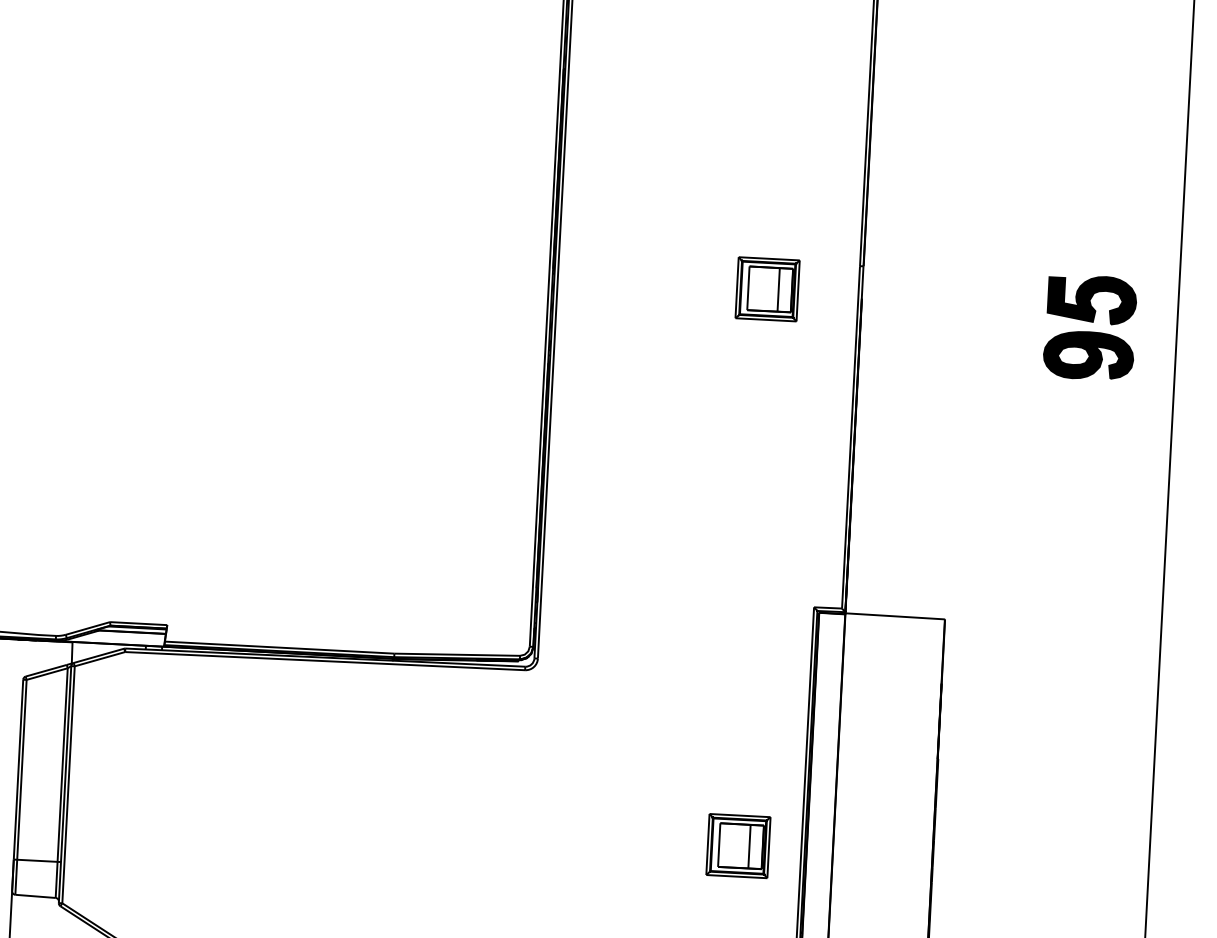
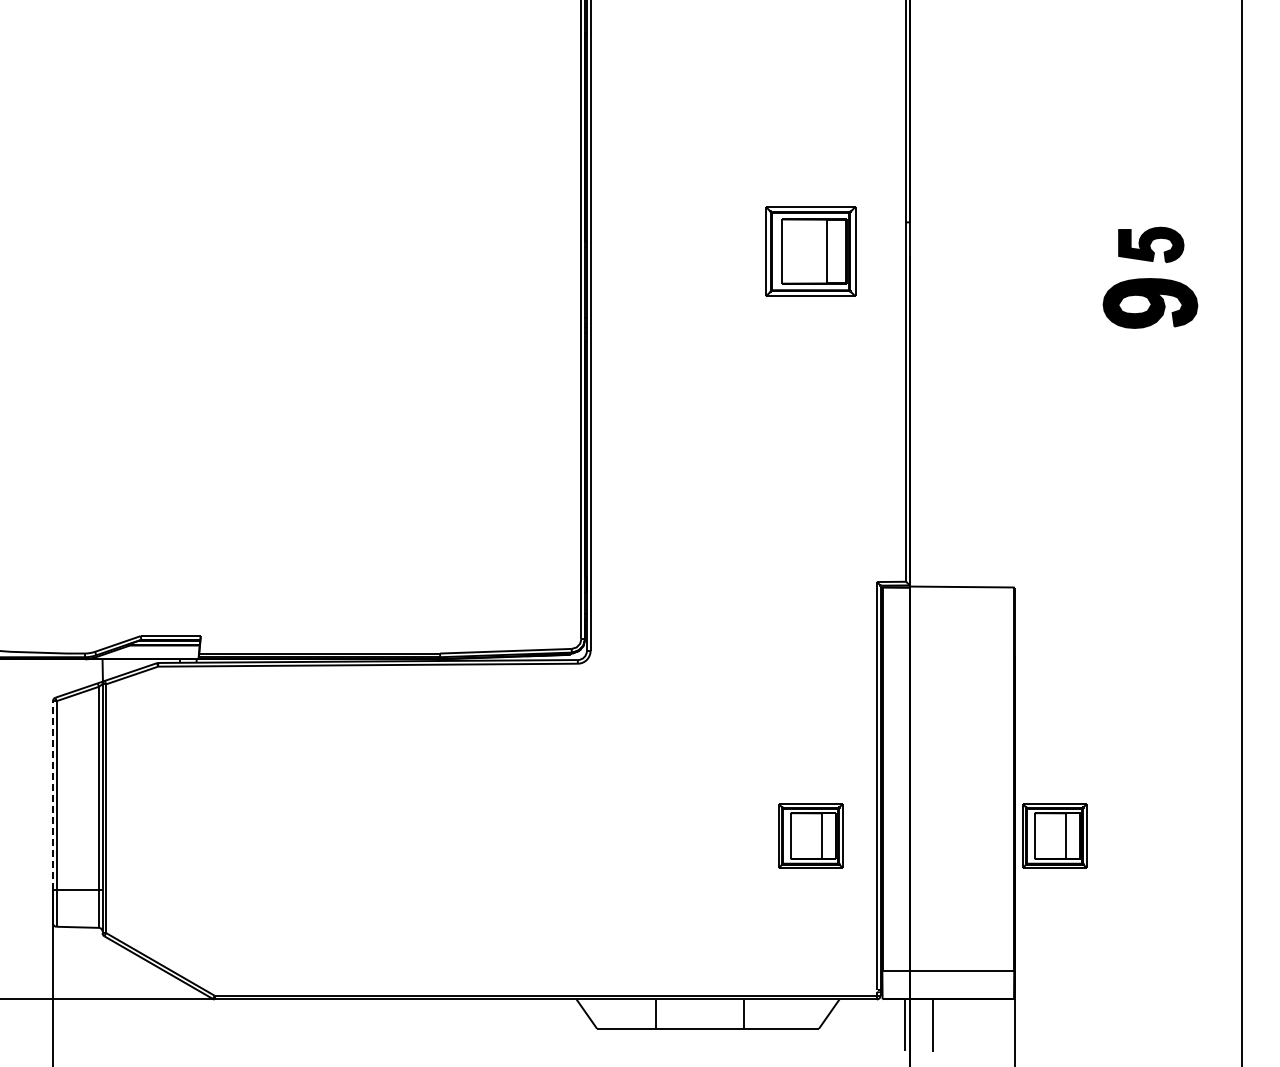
part: (767, 289) -> (810, 251), size x1.4
part: (1092, 299) -> (1151, 244), size x0.7
line: (18, 769) -> (52, 795), solid -> dashed
part: (970, 857) -> (1054, 835), added

